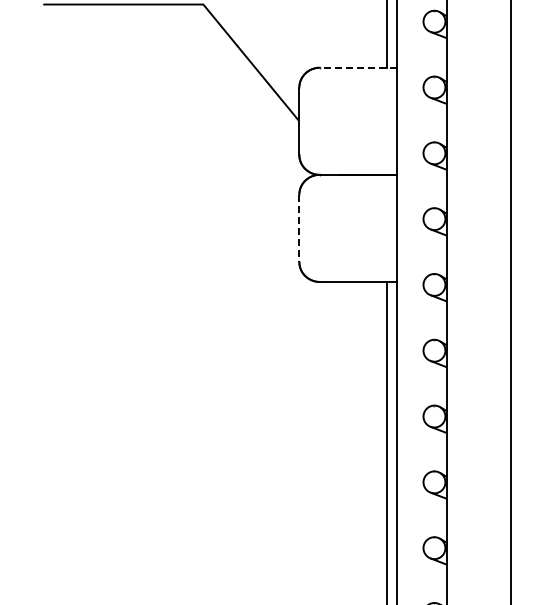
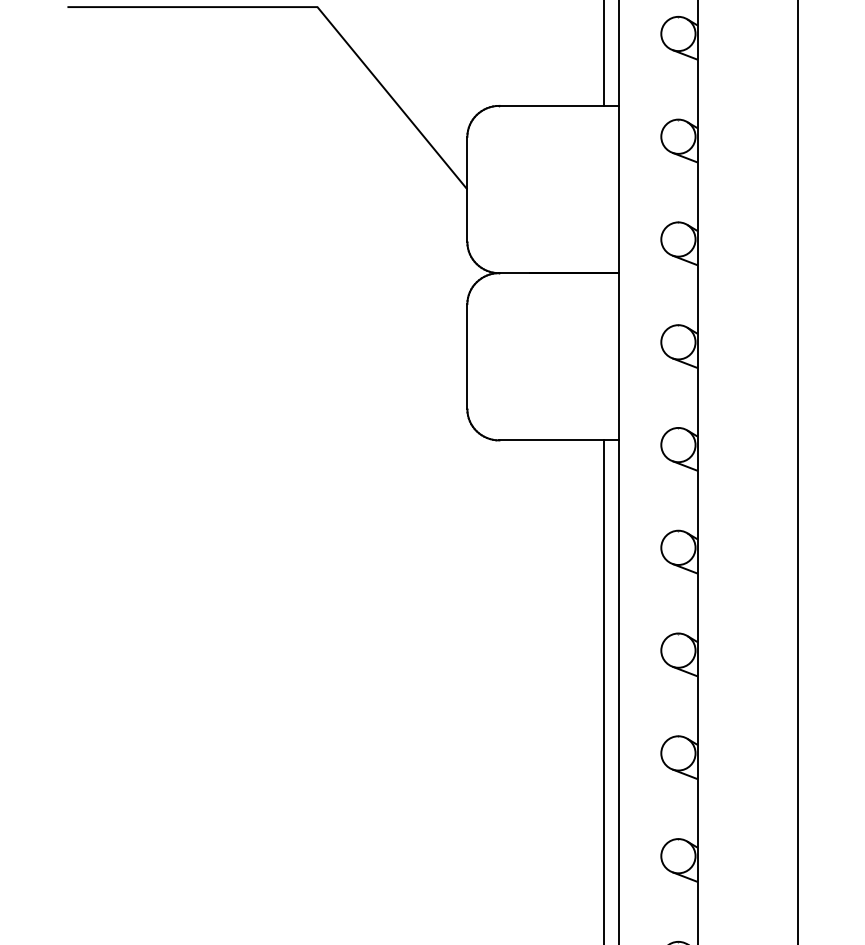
line: (357, 67) -> (558, 105), dashed -> solid
line: (299, 228) -> (467, 356), dashed -> solid

